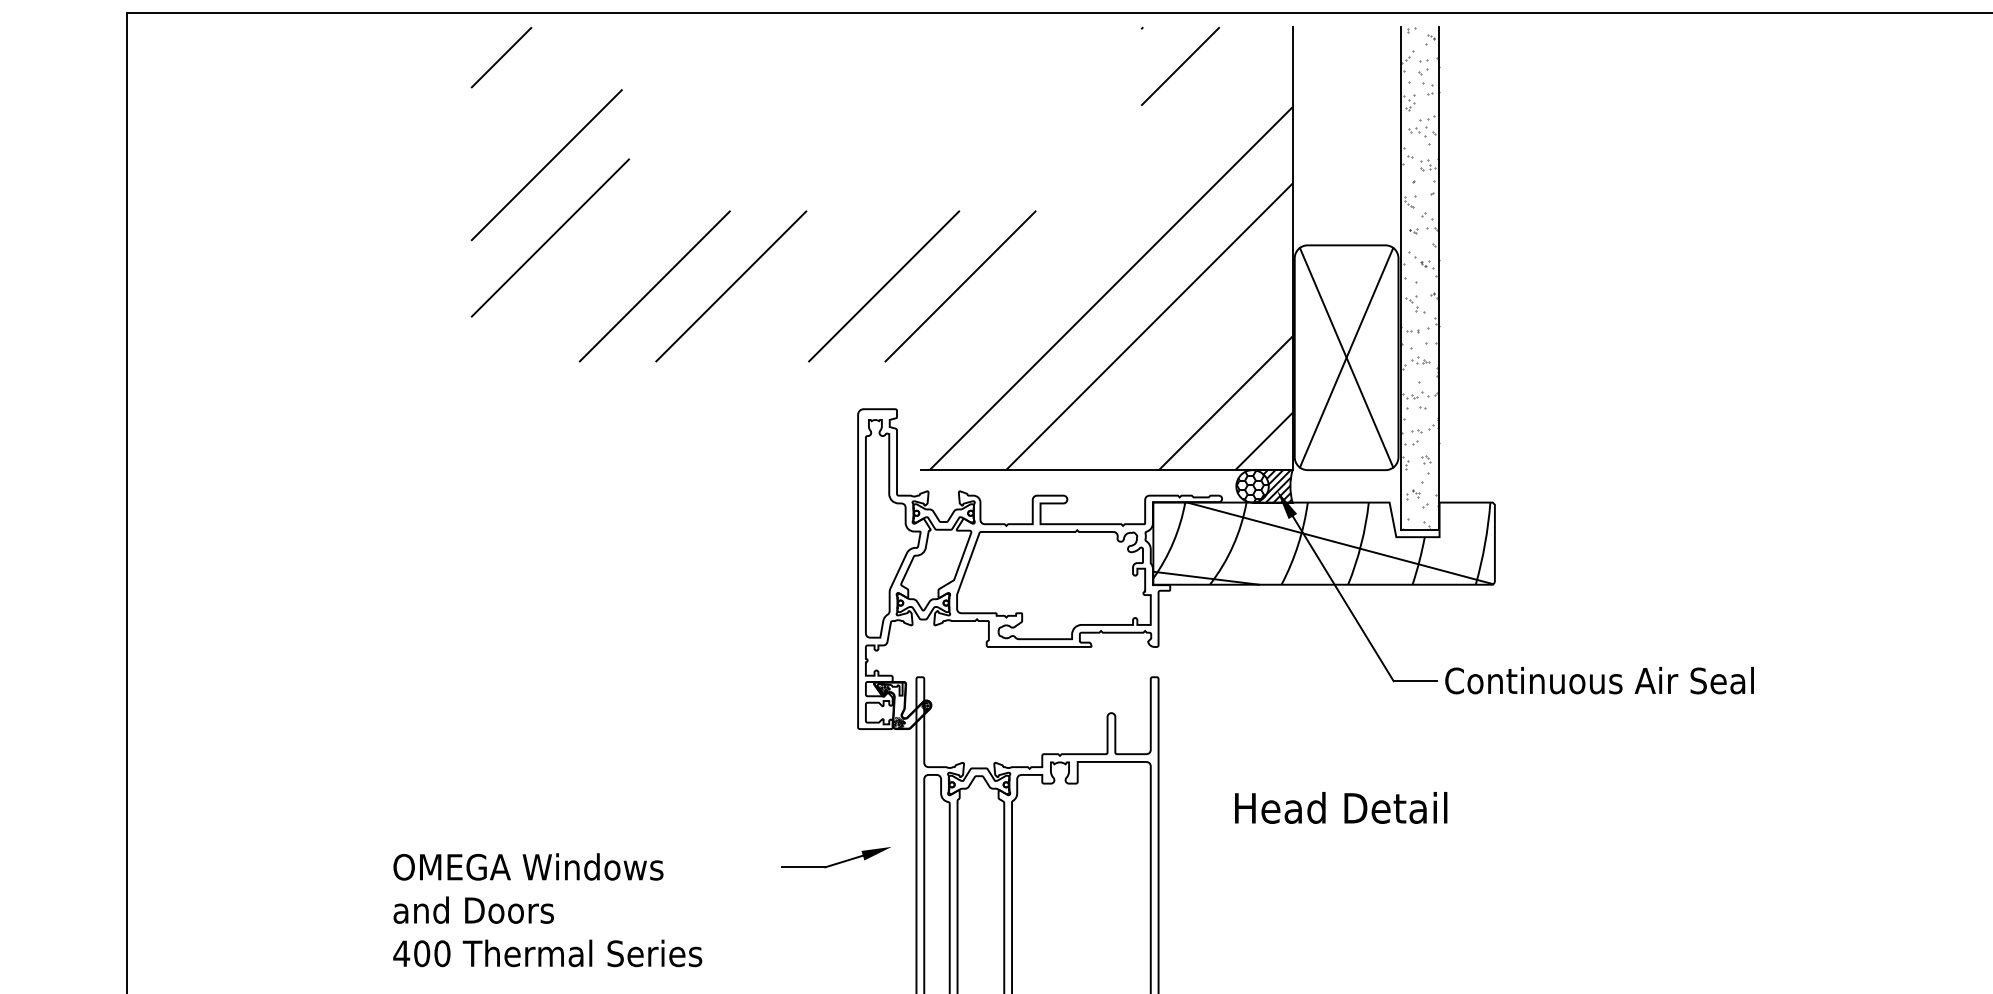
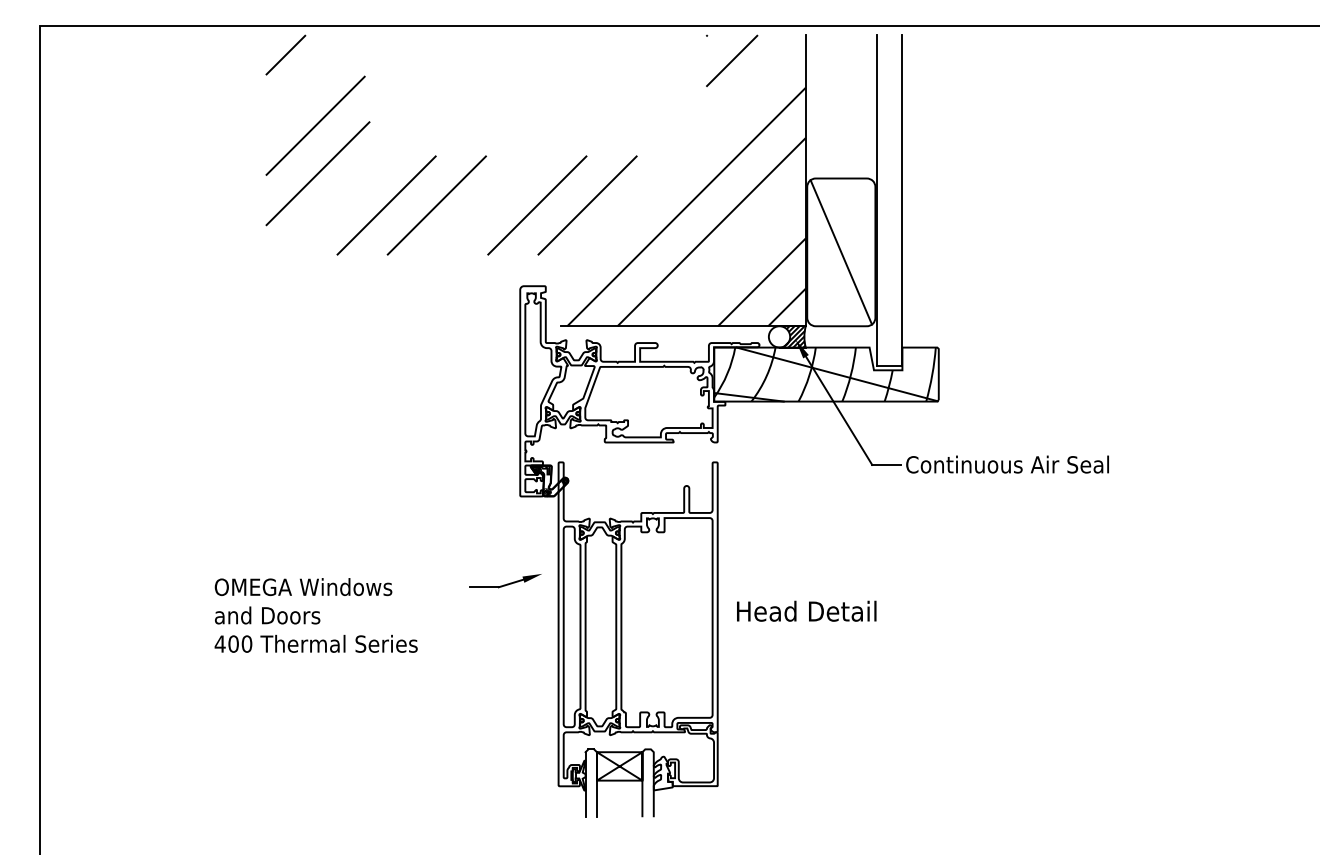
hatch: (1419, 278) -> (889, 200), removed
line: (1346, 357) -> (841, 252), removed
hatch: (1252, 485) -> (779, 336), removed
text: (1340, 806) -> (806, 610), moved

